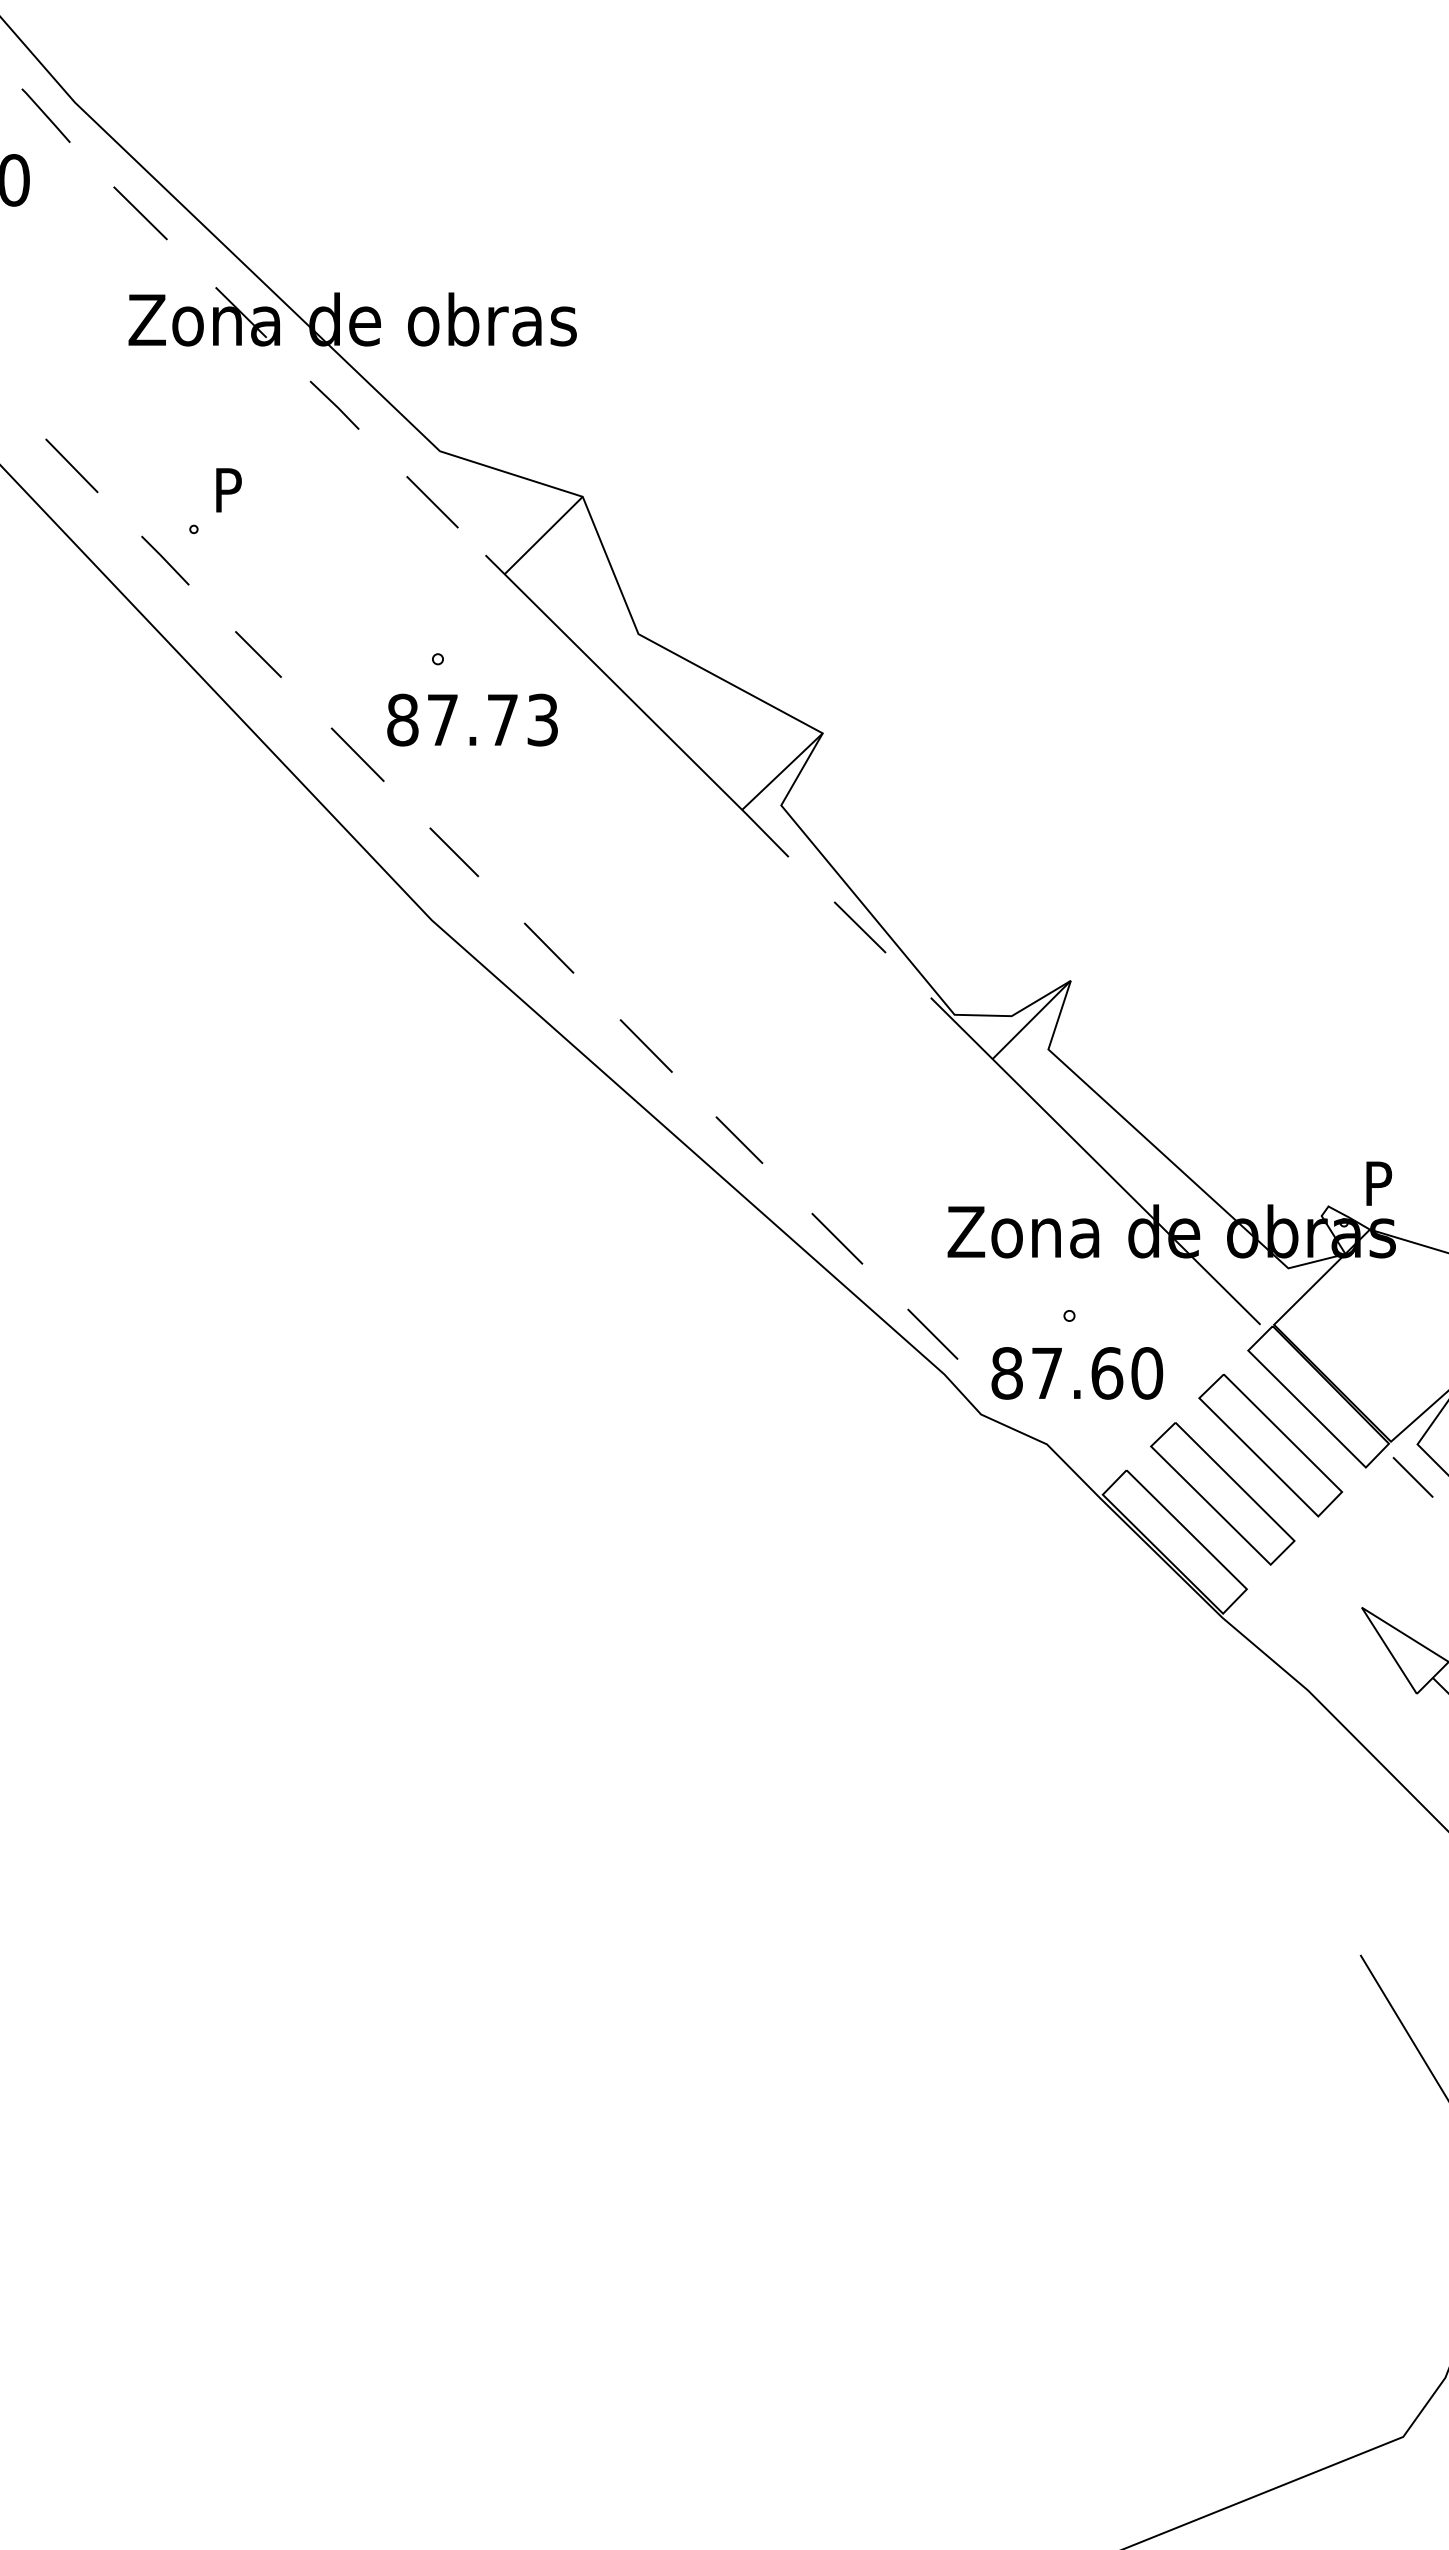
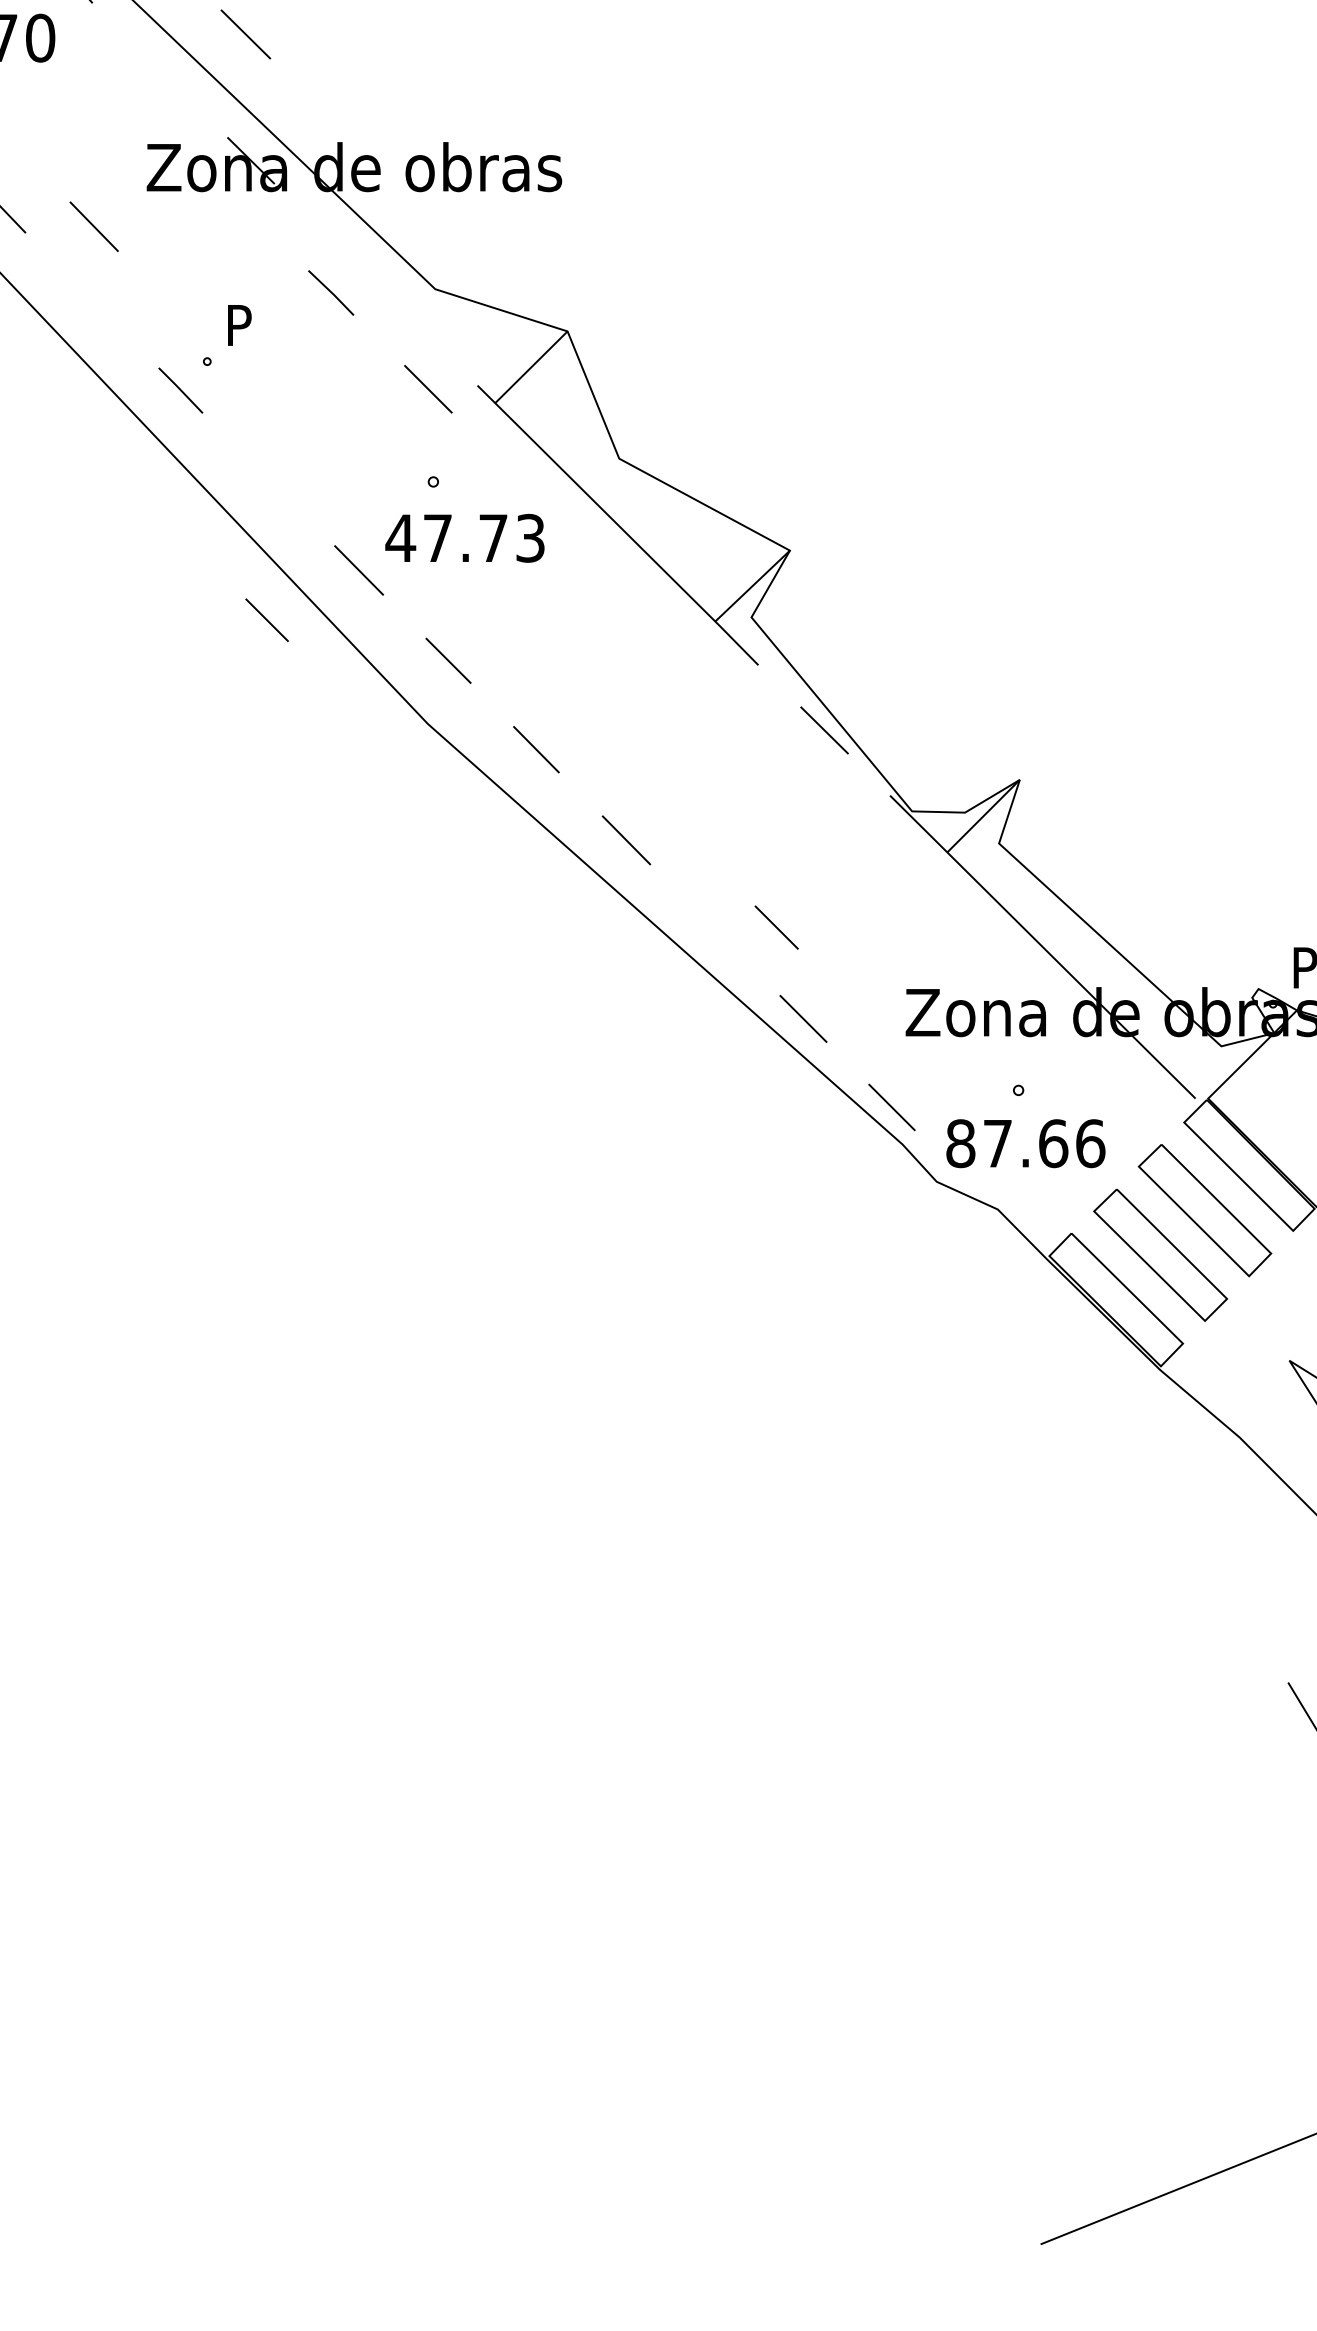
line: (140, 213) -> (245, 34), moved
line: (334, 404) -> (331, 292), moved
line: (71, 465) -> (93, 226), moved
line: (432, 502) -> (428, 389), moved
line: (258, 654) -> (267, 620), moved
text: (402, 719) -> (400, 537), 87.73 -> 47.73
line: (739, 1140) -> (776, 927), moved
text: (1147, 1373) -> (1090, 1143), 87.60 -> 87.66

